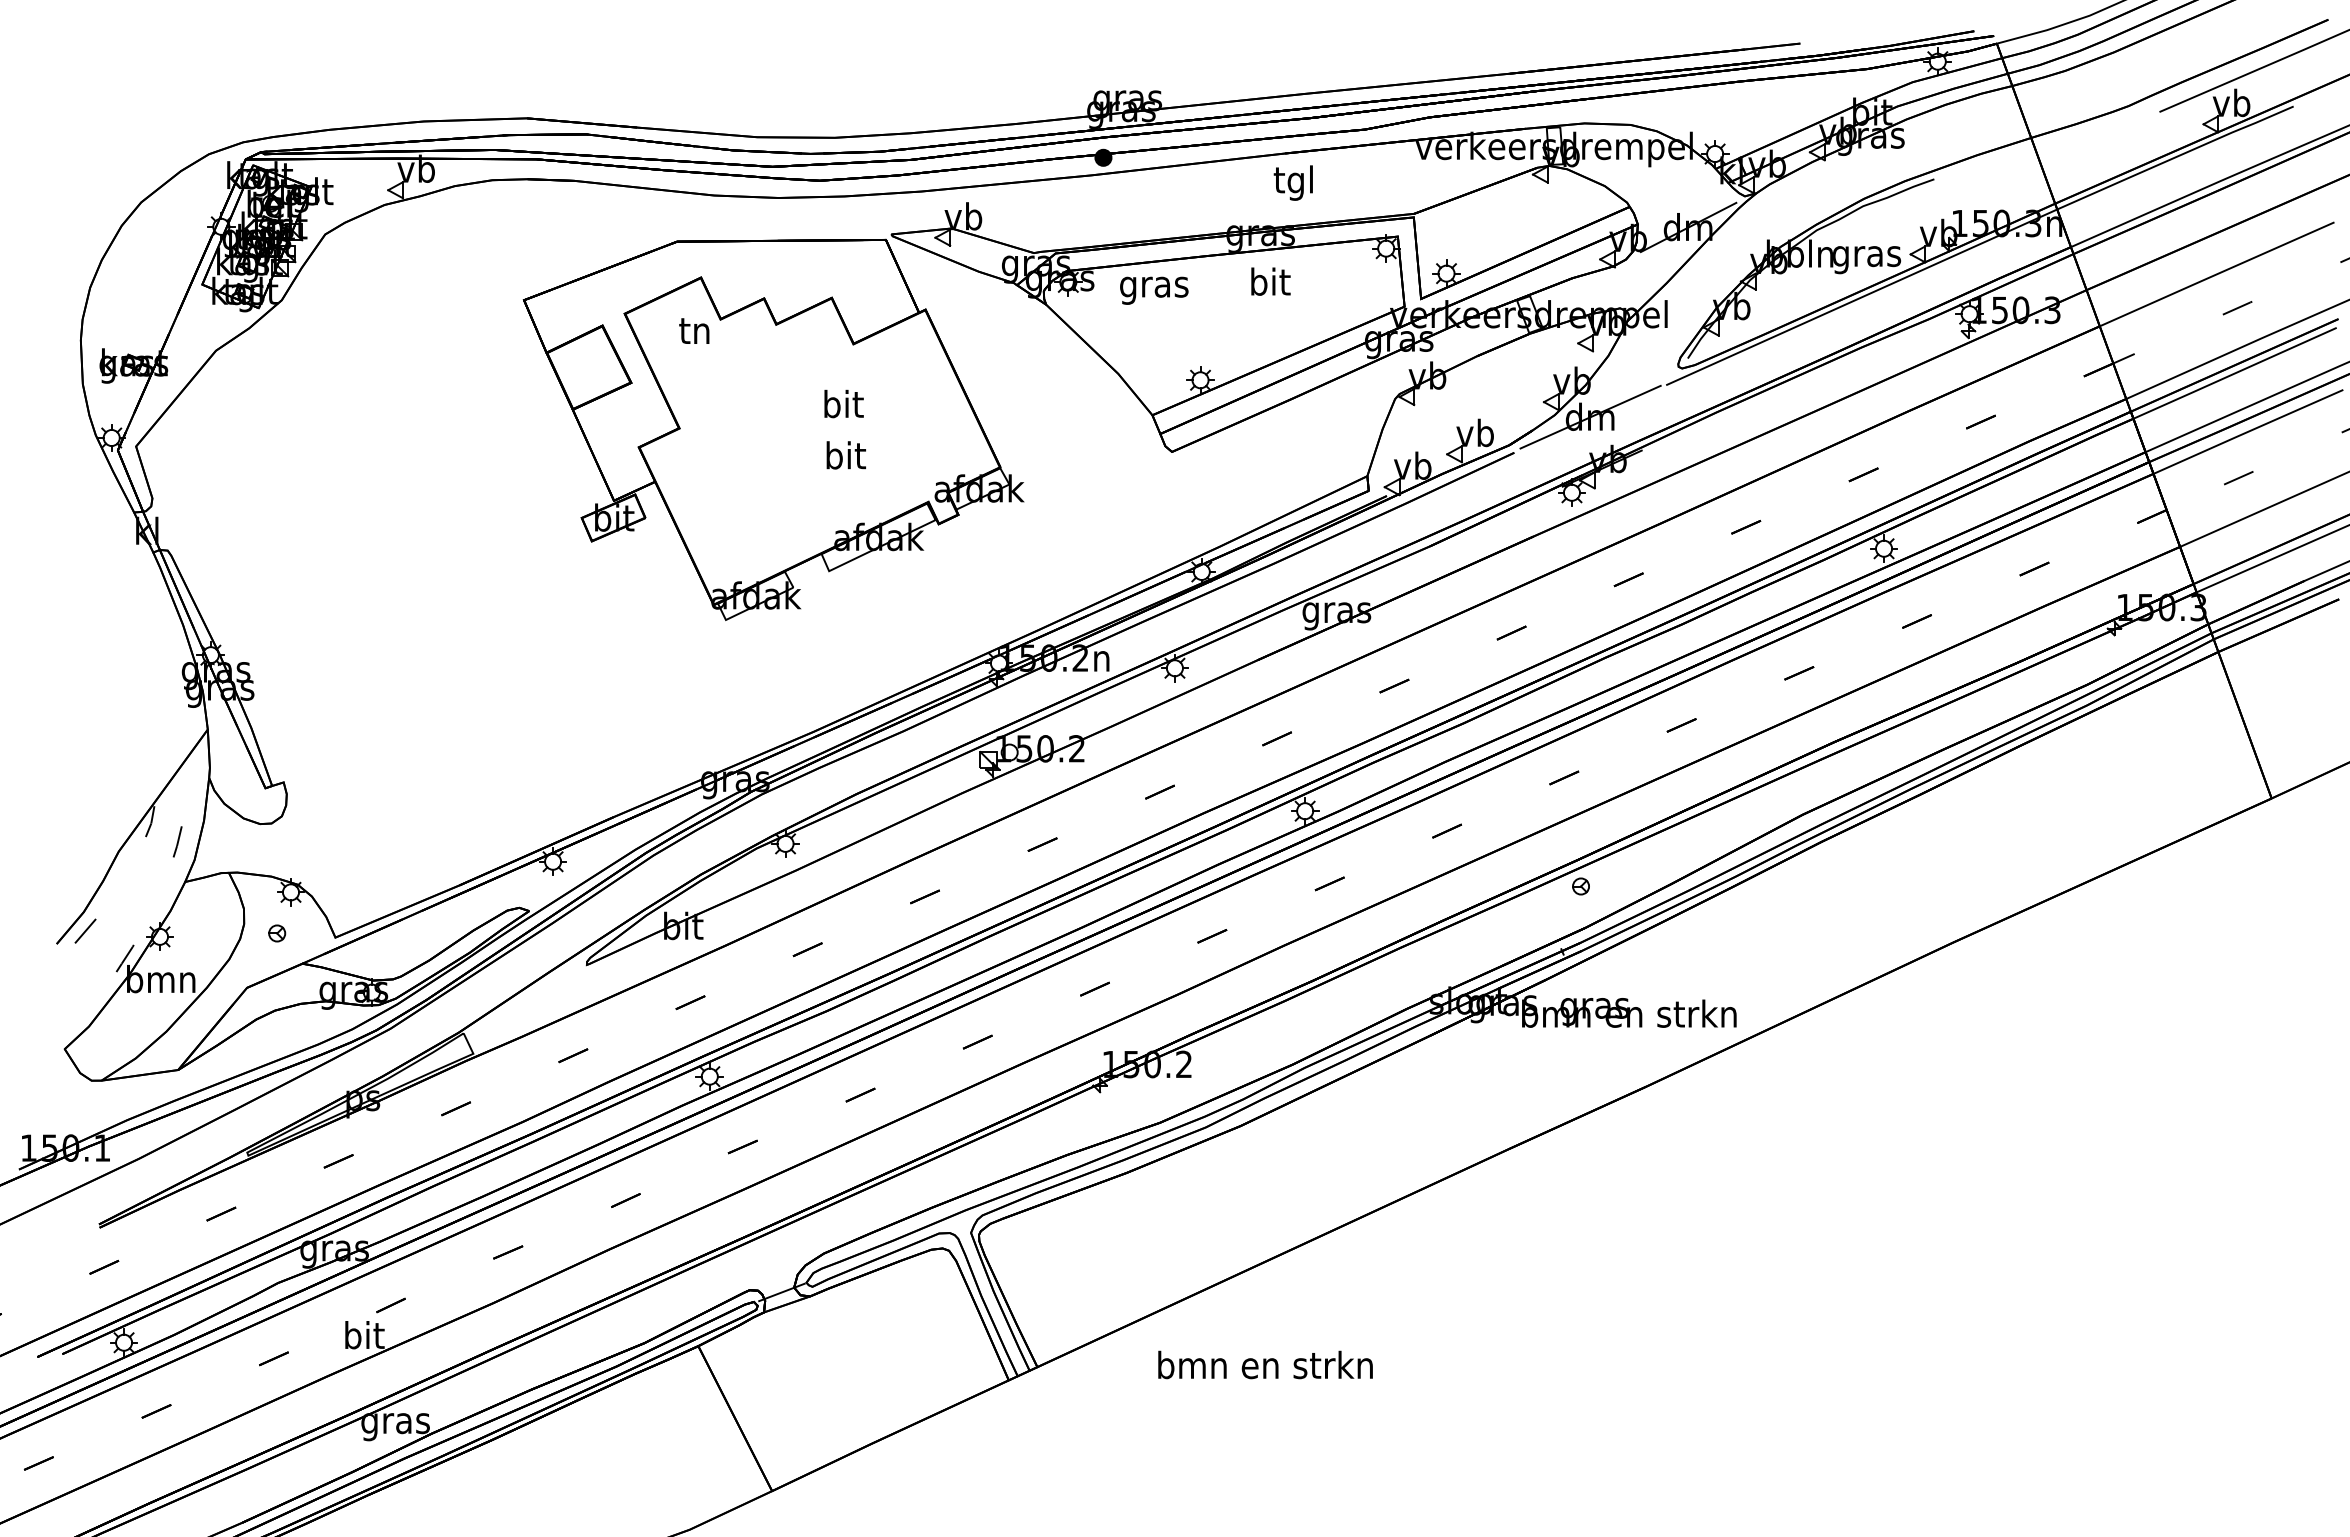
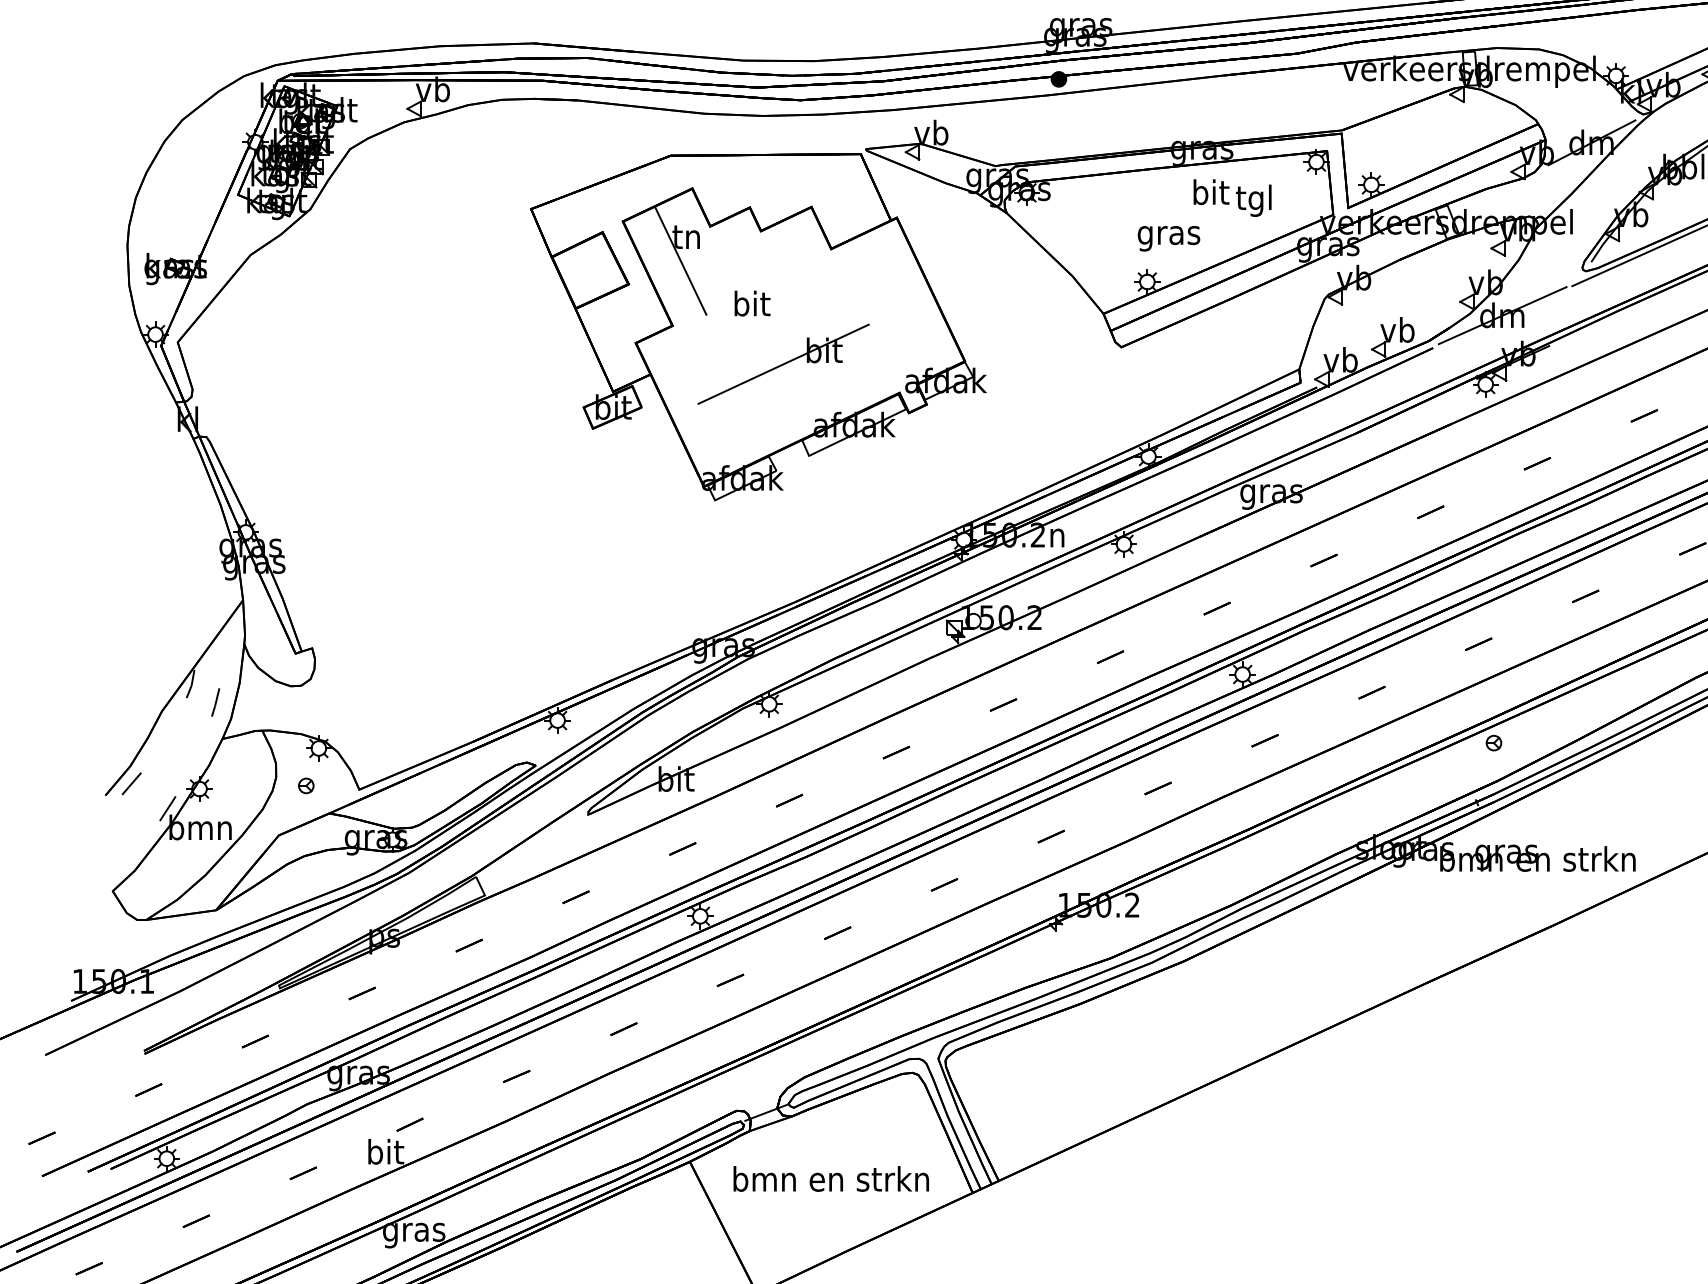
text: (1292, 182) -> (1252, 200), moved
text: (1154, 290) -> (1169, 238), moved
line: (688, 357) -> (680, 261), added
text: (843, 403) -> (751, 303), moved
line: (800, 470) -> (782, 364), added
text: (1265, 1364) -> (831, 1178), moved

